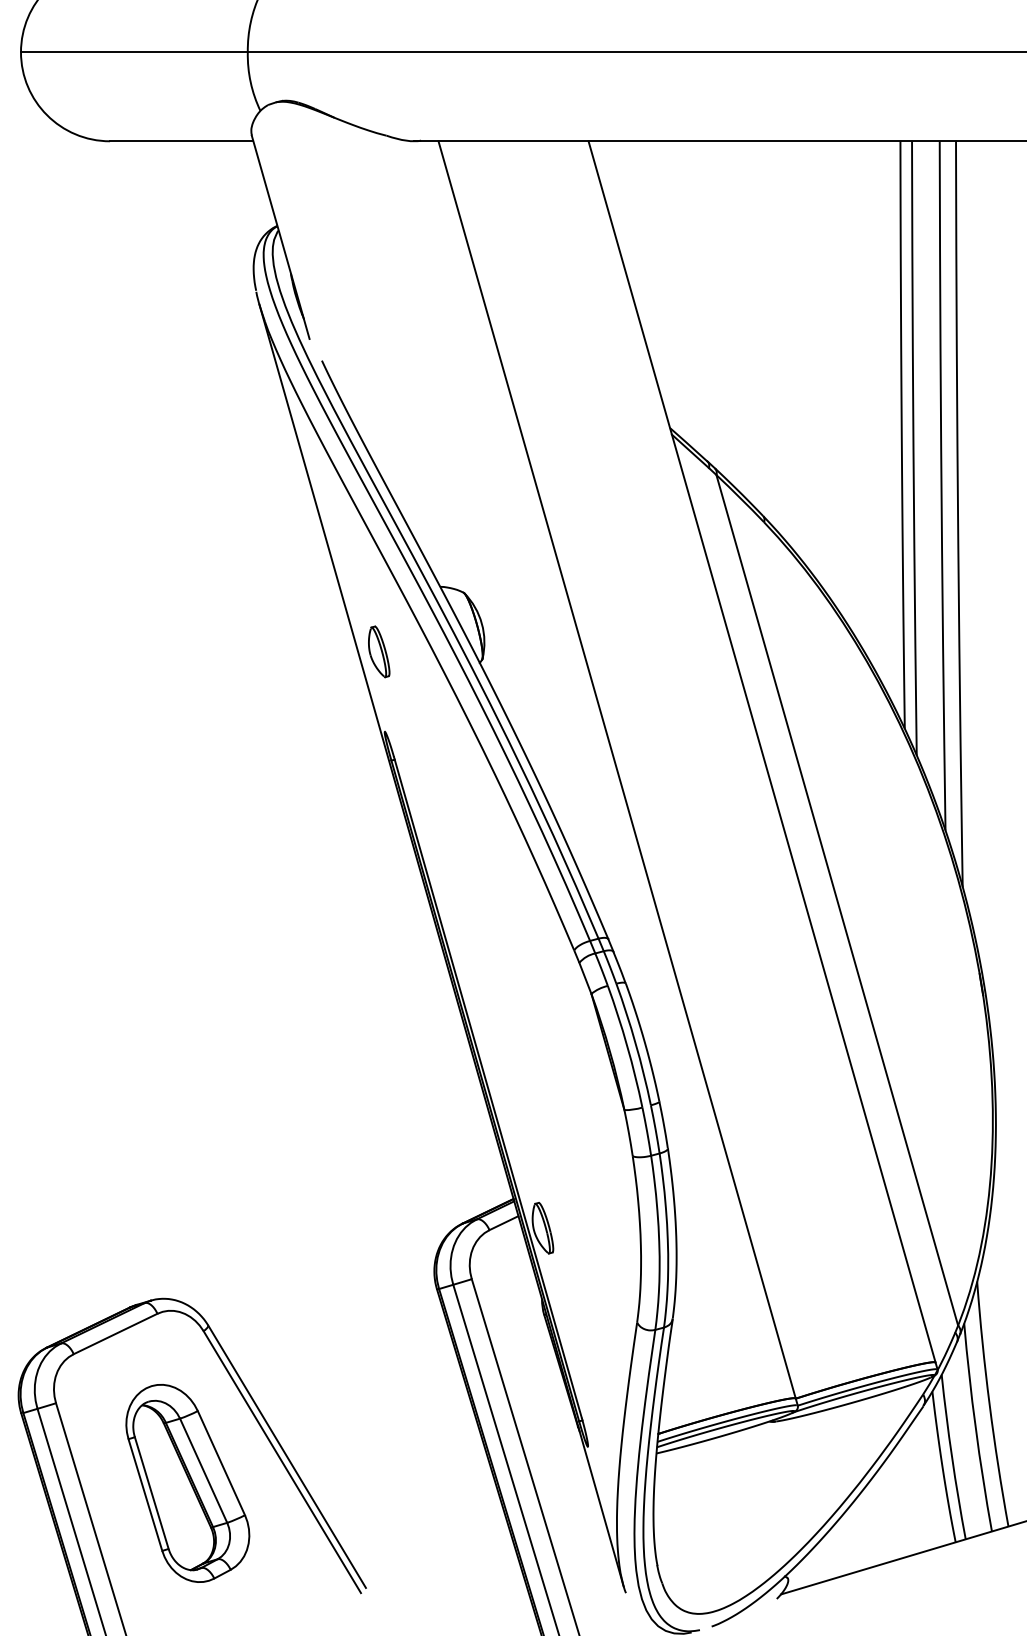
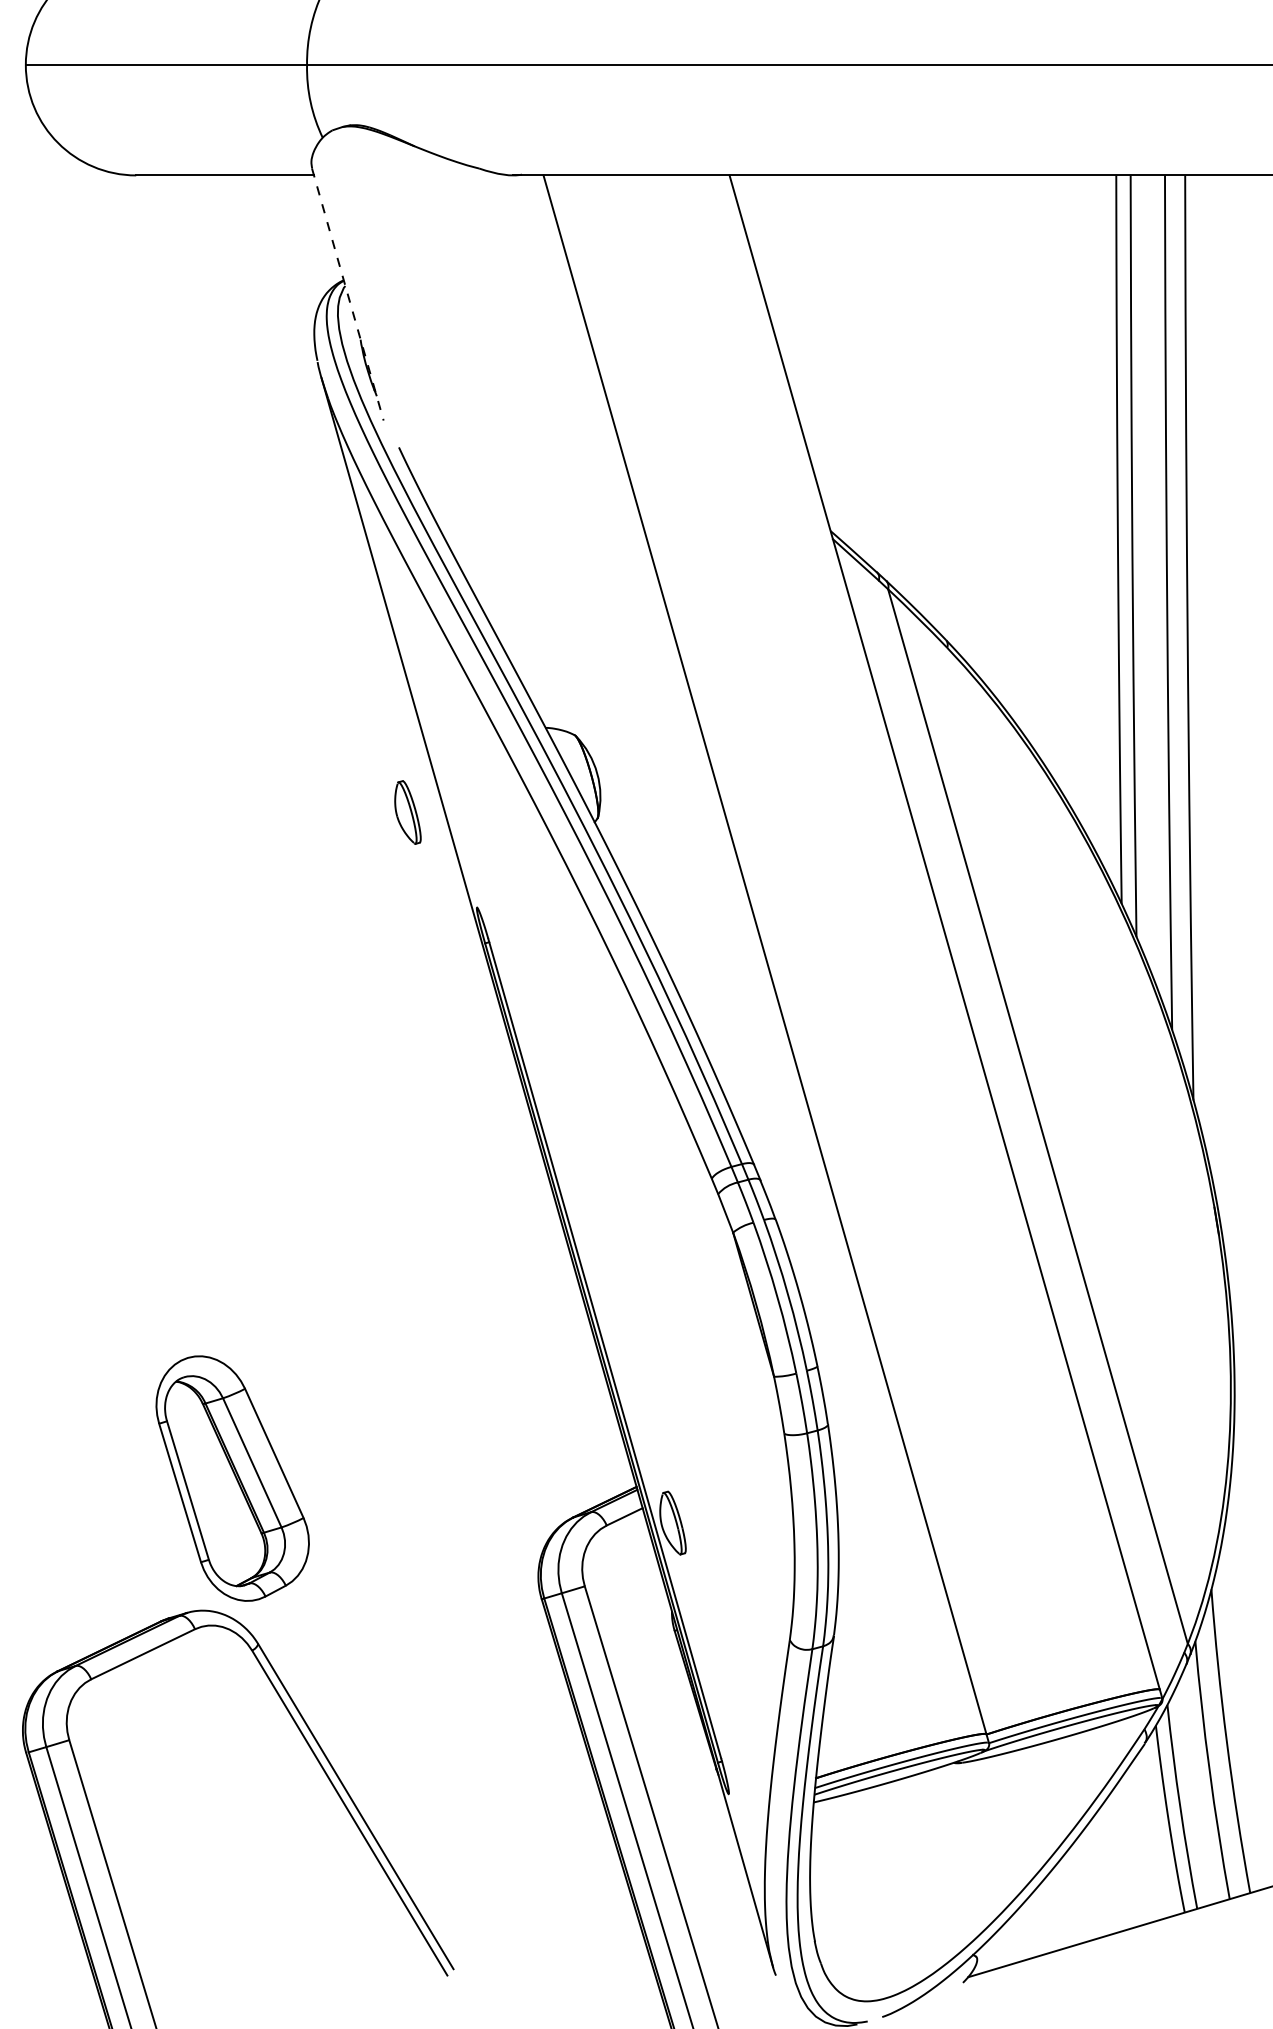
line: (280, 238) -> (347, 295), solid -> dashed
part: (378, 651) -> (407, 812), moved
part: (187, 1483) -> (232, 1478), moved

